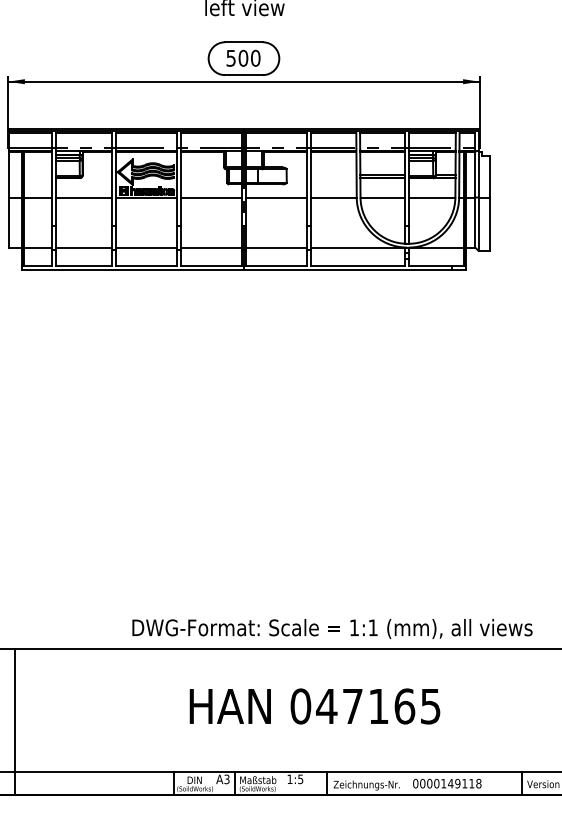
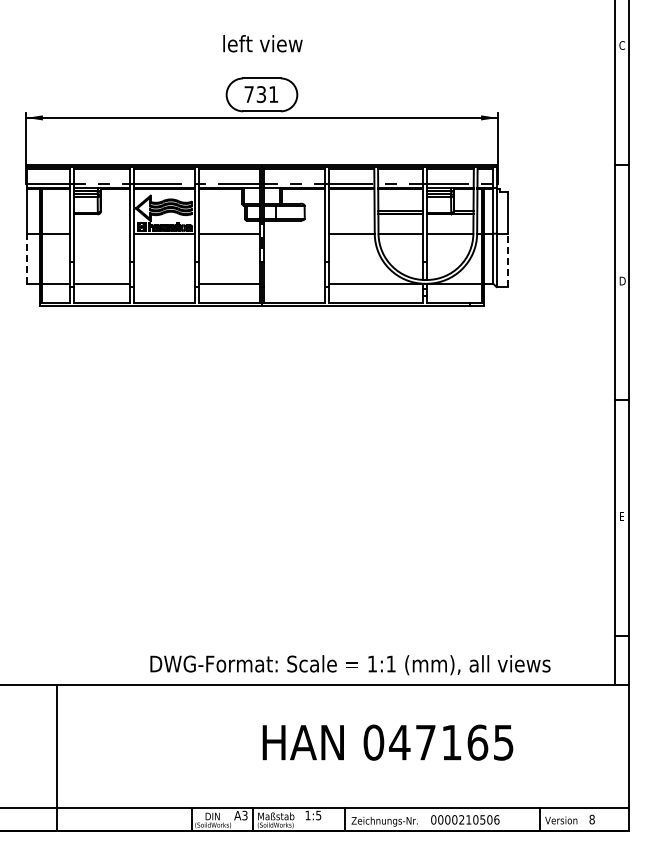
text: (243, 58) -> (261, 94), 500 -> 731
line: (83, 197) -> (101, 233), removed
line: (276, 197) -> (294, 233), removed
line: (9, 222) -> (27, 258), solid -> dashed
line: (489, 224) -> (507, 260), solid -> dashed
line: (146, 247) -> (164, 283), removed
line: (276, 247) -> (294, 283), removed
text: (314, 706) -> (387, 742), moved
line: (14, 722) -> (56, 758), moved
text: (461, 783) -> (479, 819), 0000149118 -> 0000210506

